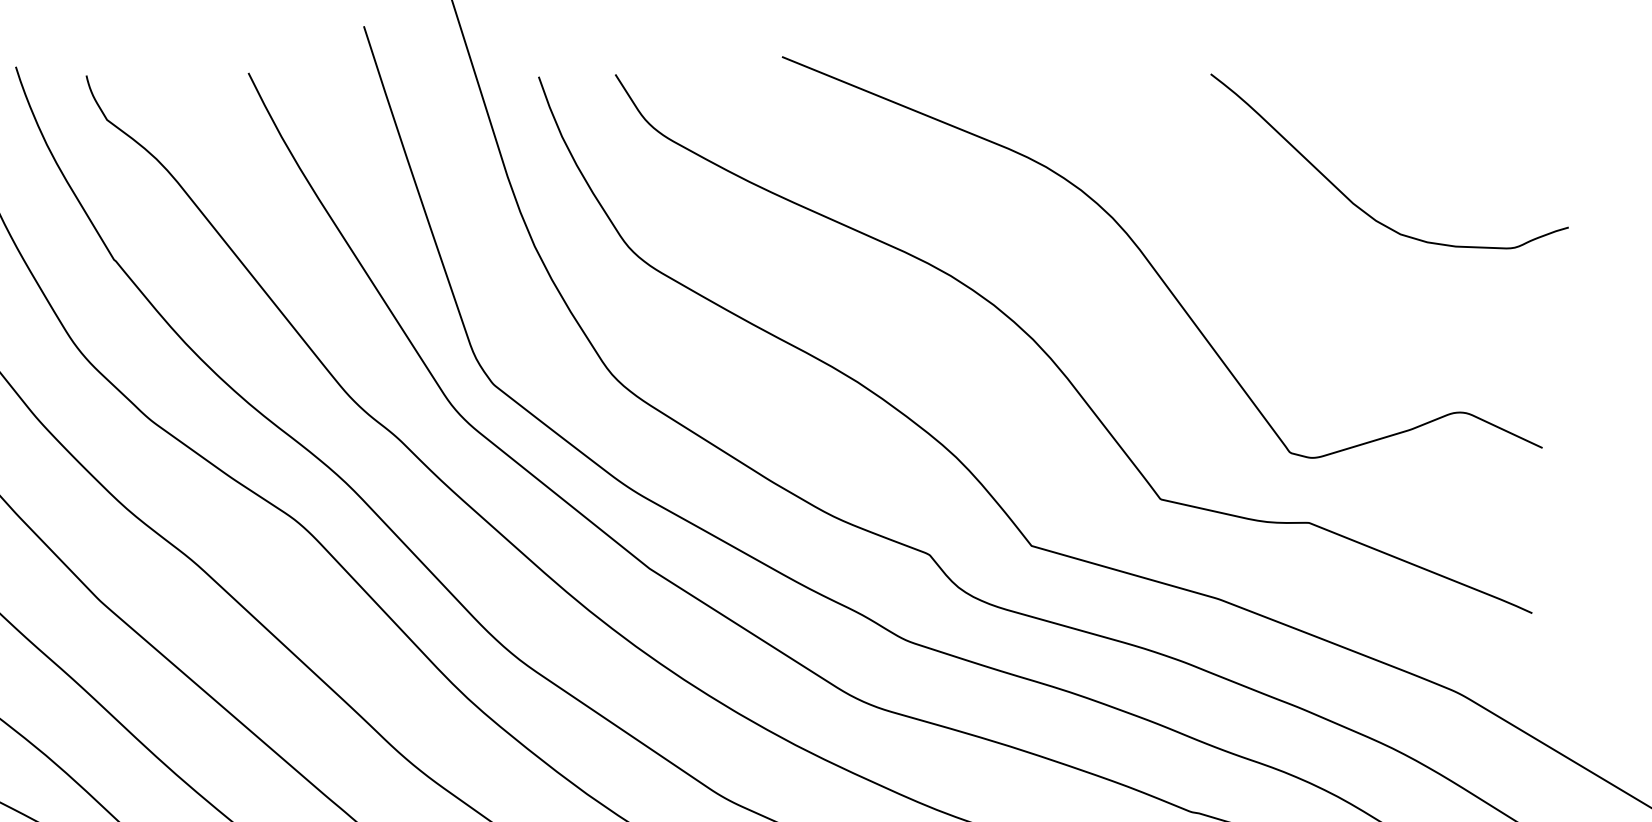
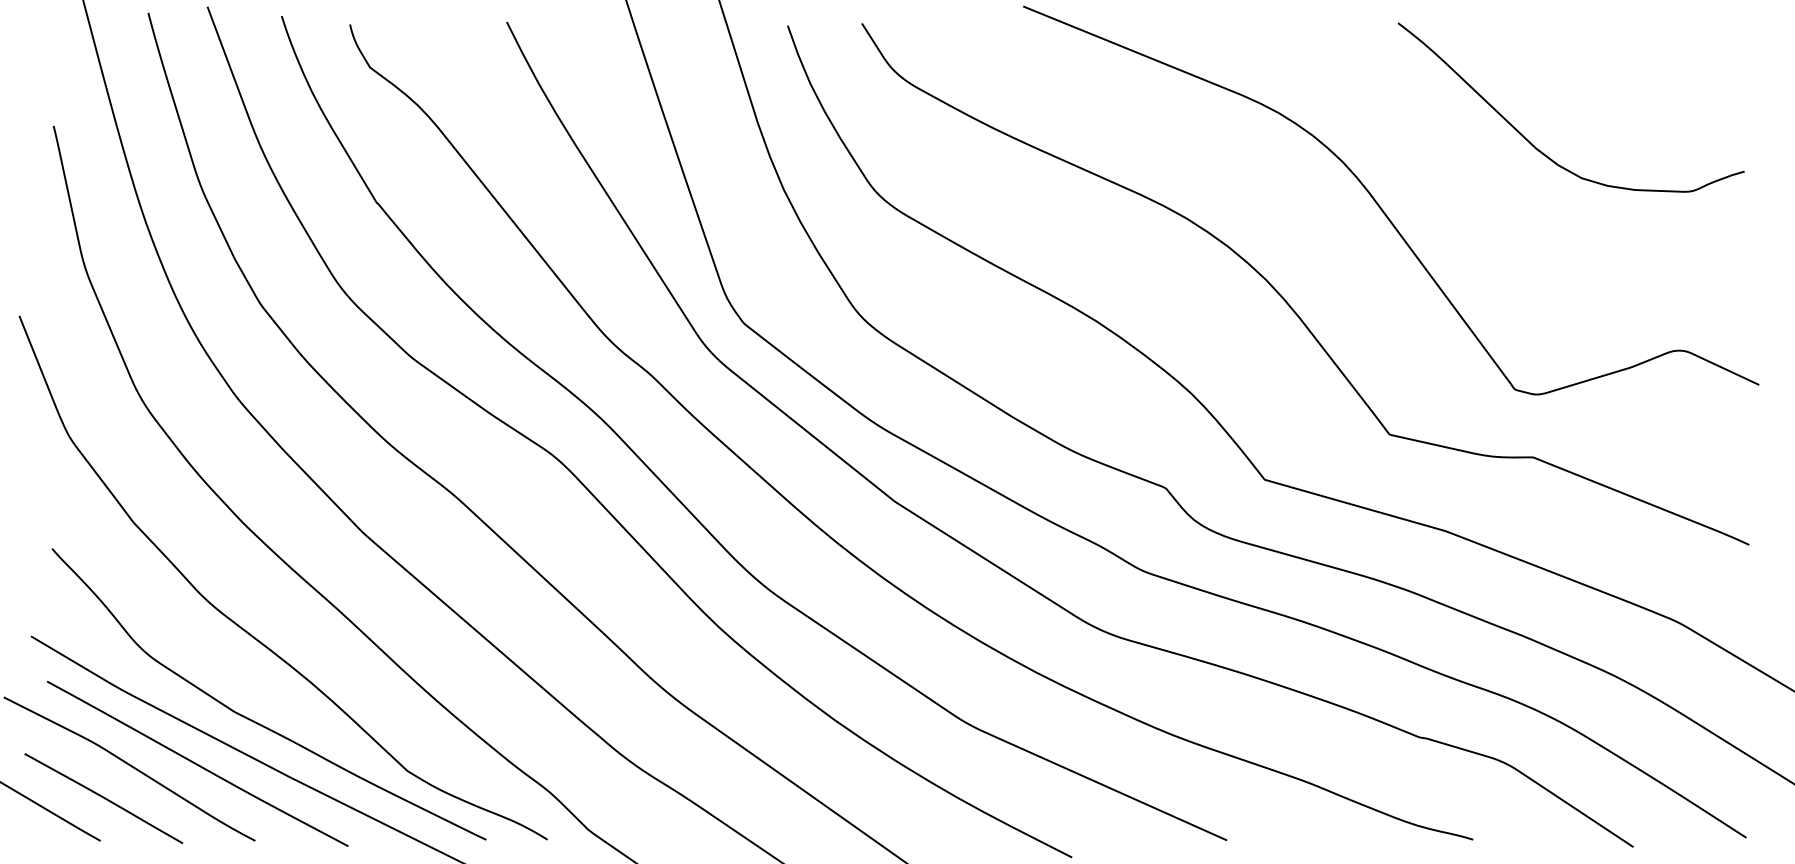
curve: (1356, 204) -> (1539, 149), moved

